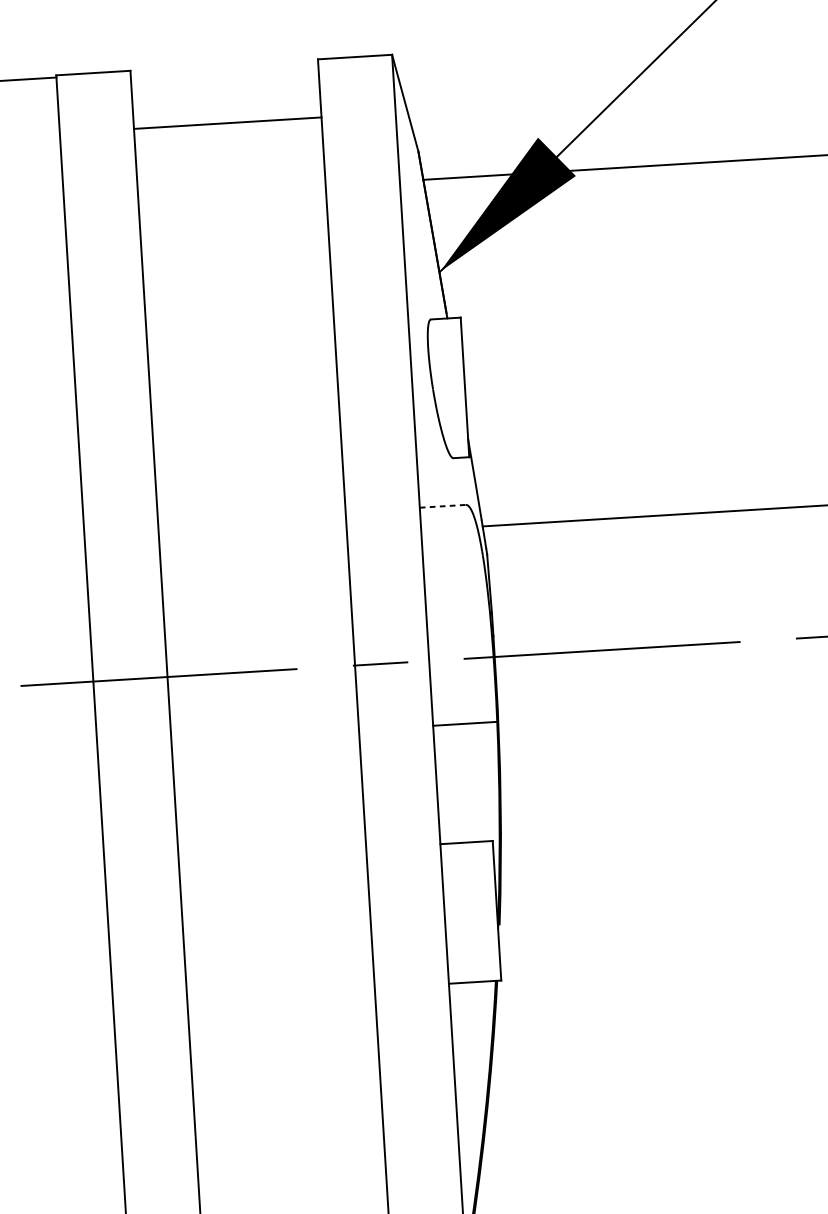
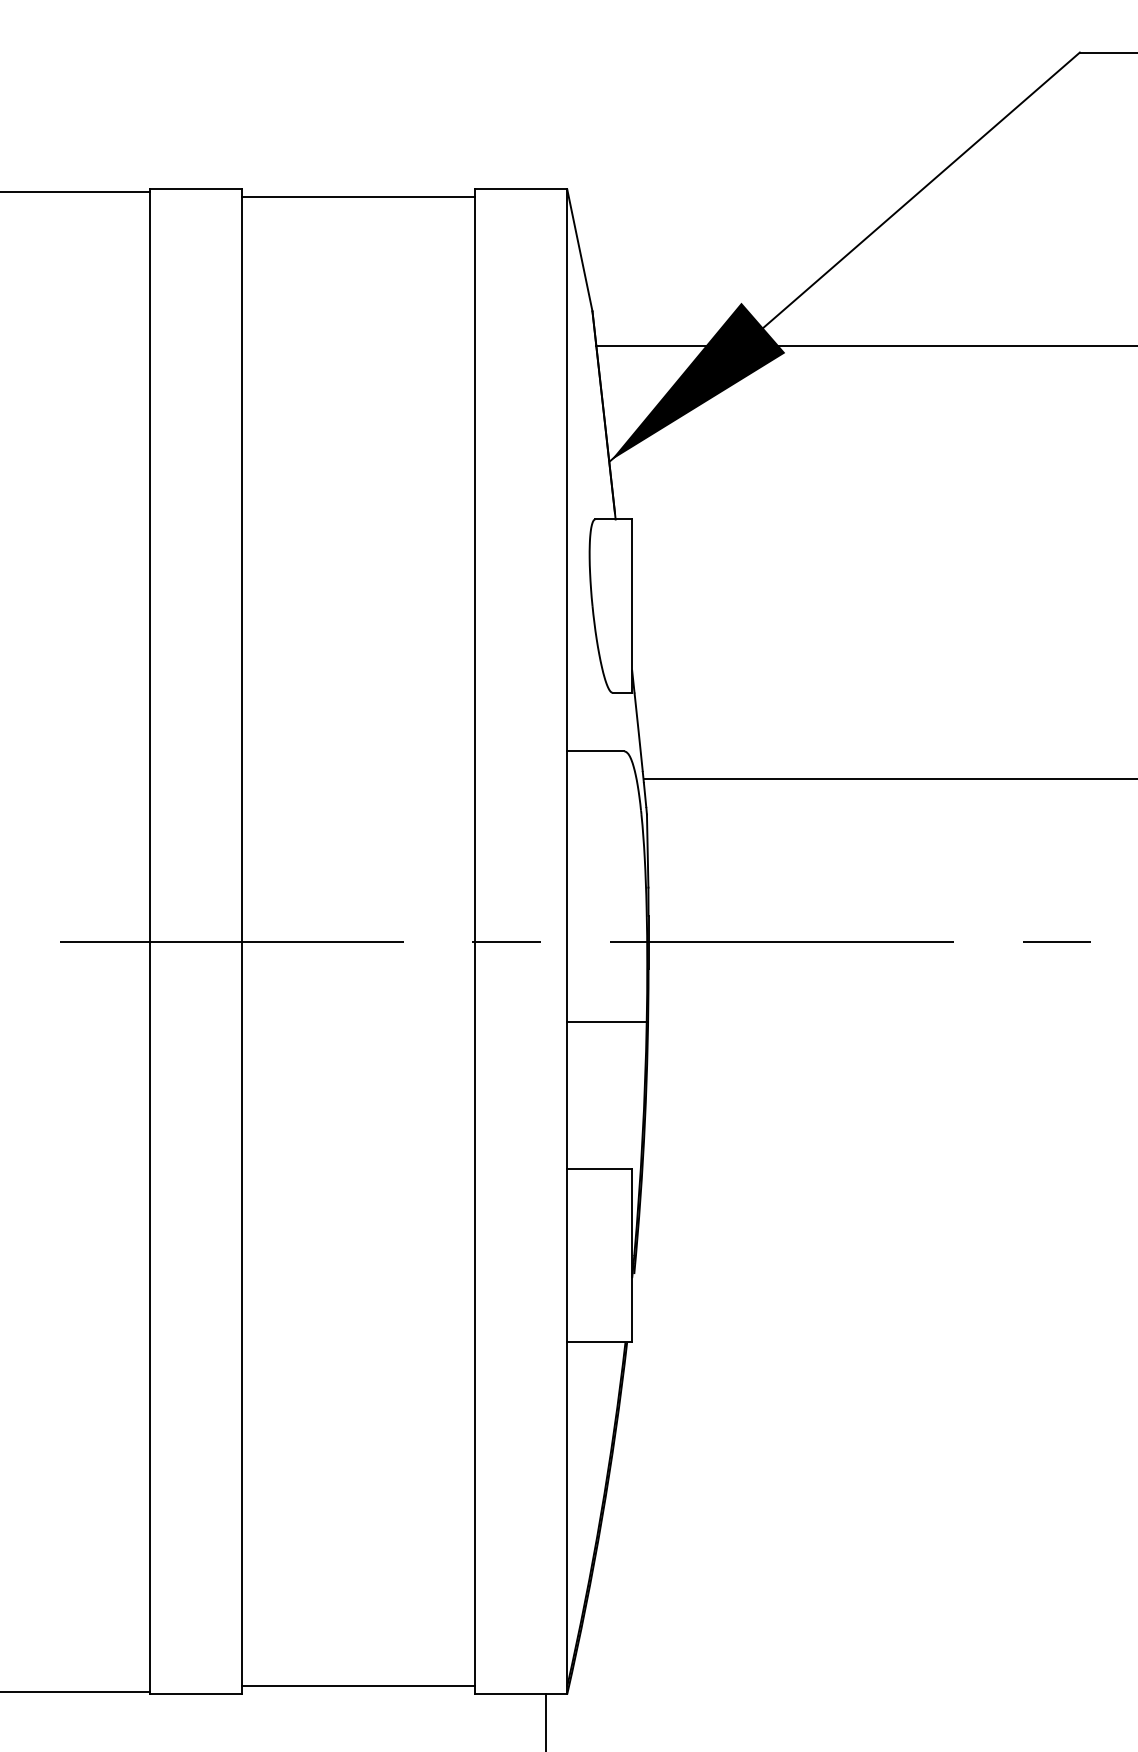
line: (227, 123) -> (358, 197), moved
line: (442, 506) -> (595, 751), dashed -> solid

